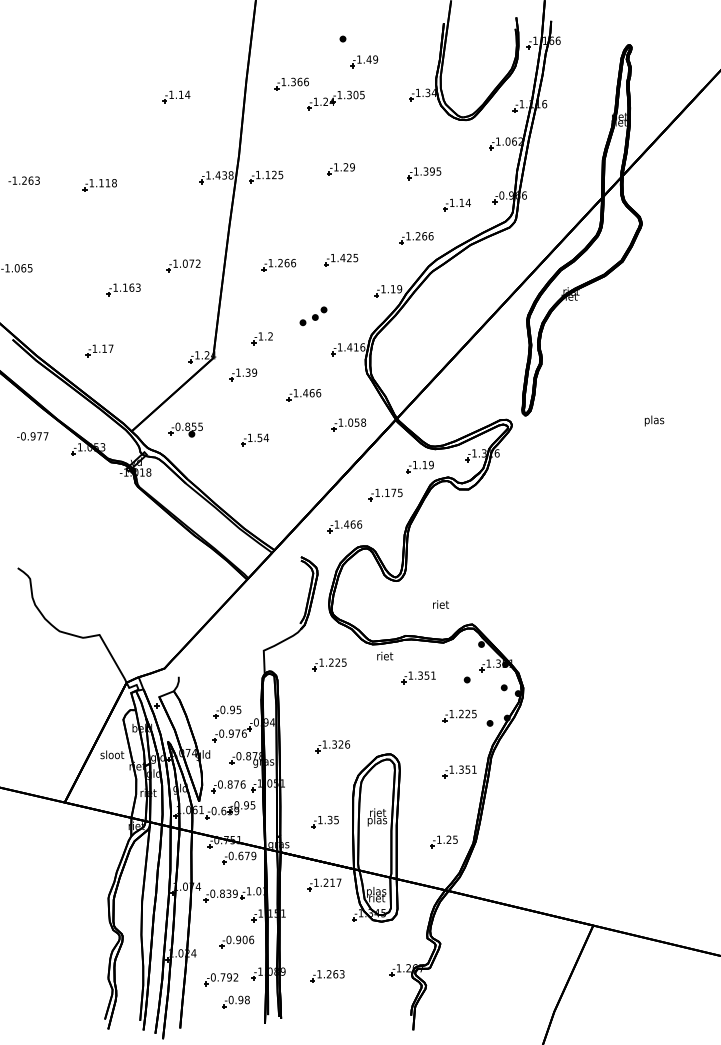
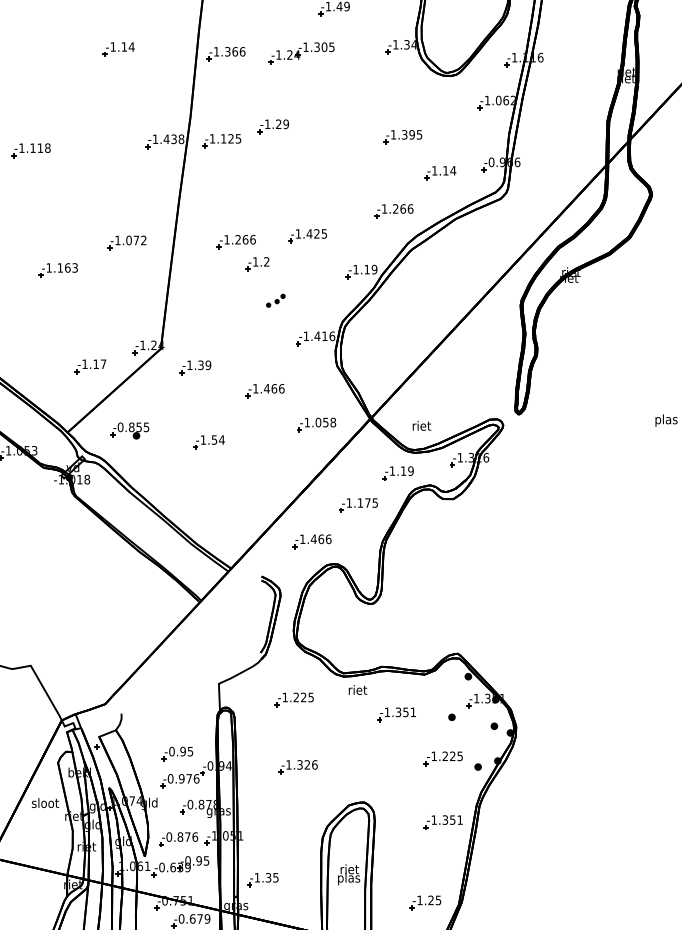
part: (291, 83) -> (225, 53), moved
part: (340, 169) -> (272, 126), moved
part: (313, 316) -> (275, 300), size x0.6
part: (261, 338) -> (256, 264), moved
part: (99, 350) -> (90, 366), moved
text: (440, 604) -> (421, 425), moved
part: (332, 746) -> (297, 767), moved
part: (324, 821) -> (262, 879), moved

